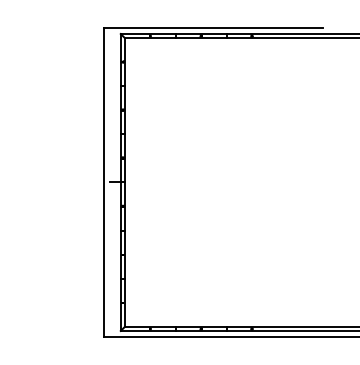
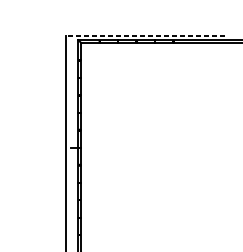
line: (213, 27) -> (145, 35), solid -> dashed

